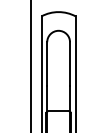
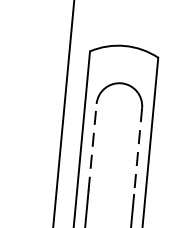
line: (47, 63) -> (93, 146), solid -> dashed
line: (70, 63) -> (139, 150), solid -> dashed

